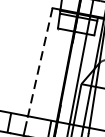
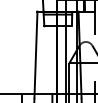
line: (38, 65) -> (35, 55), dashed -> solid

